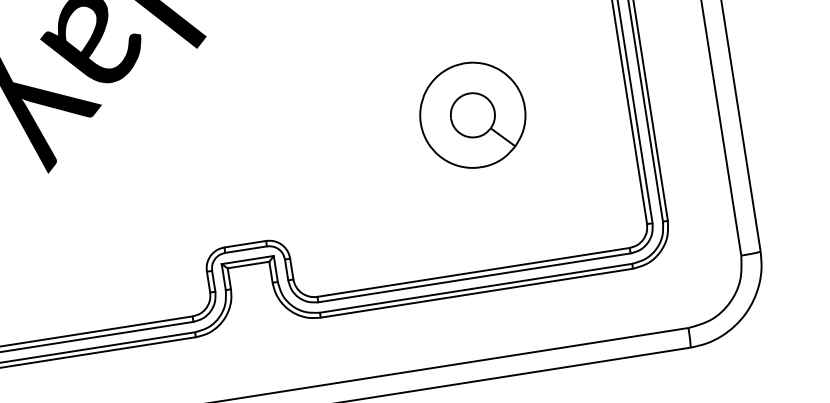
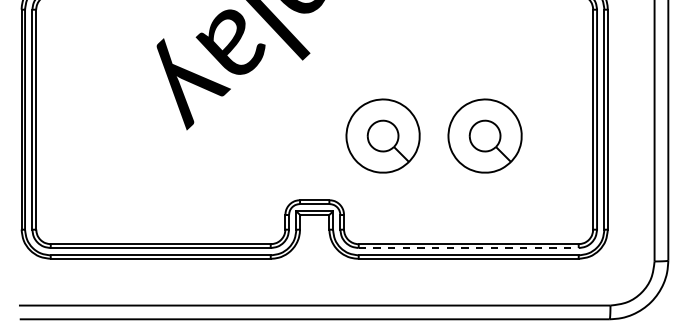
part: (327, 137) -> (382, 135), added
line: (475, 278) -> (469, 248), solid -> dashed

